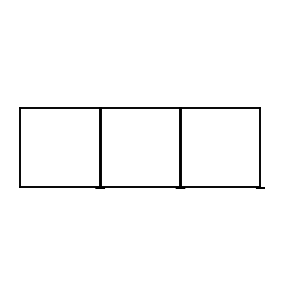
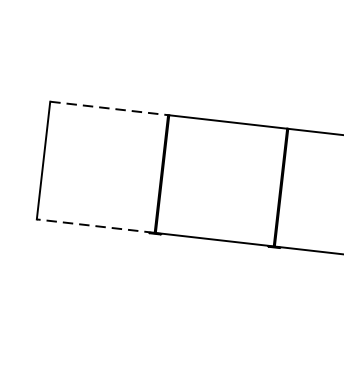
line: (59, 107) -> (108, 107), solid -> dashed
line: (59, 187) -> (95, 226), solid -> dashed

